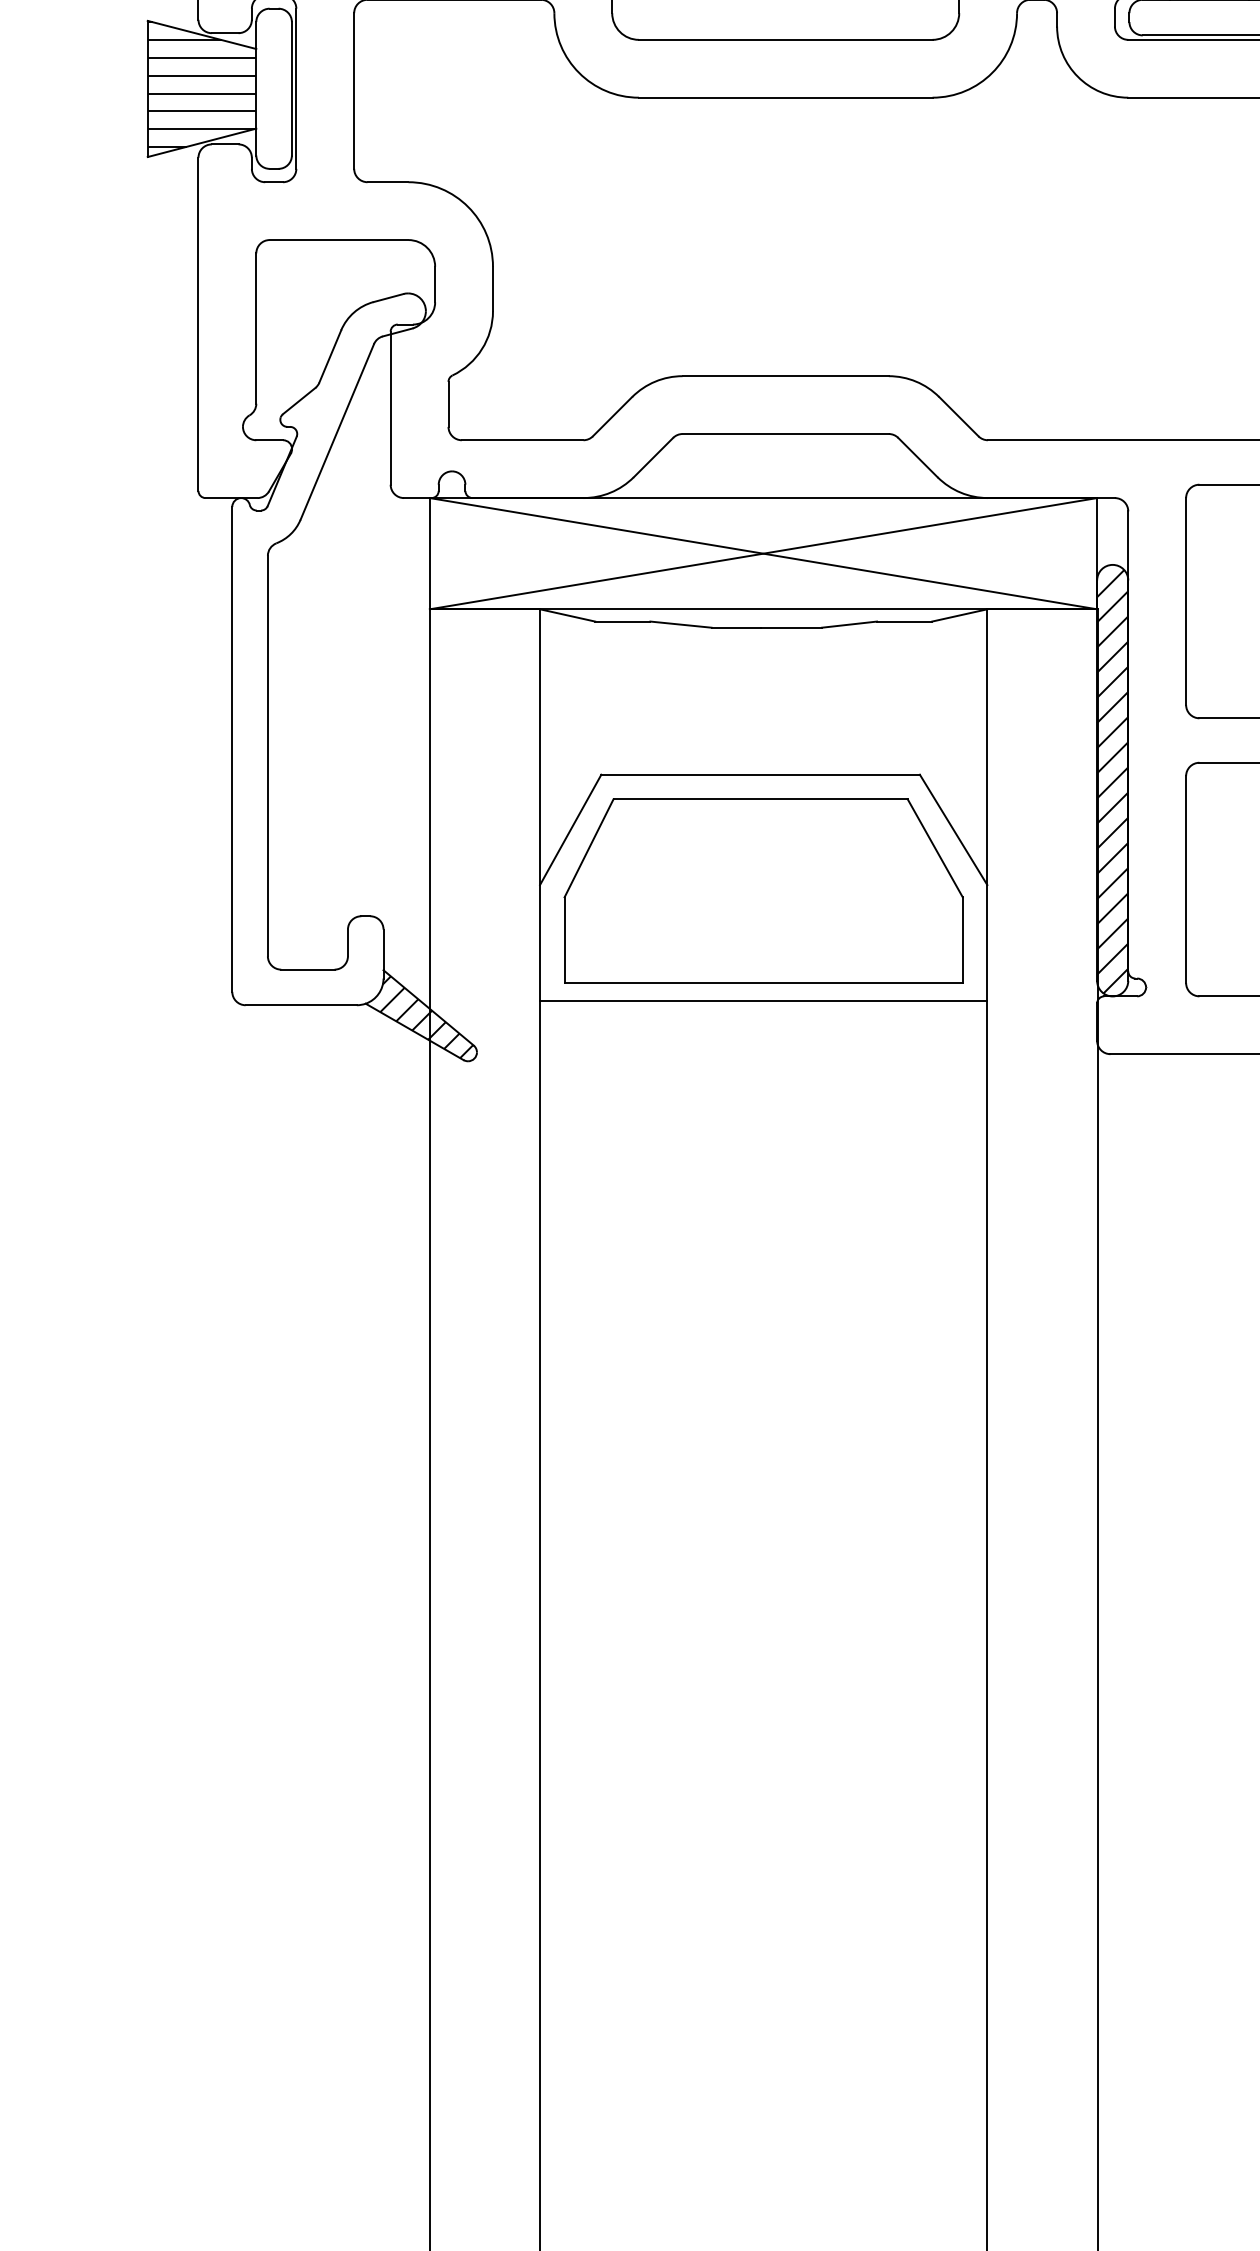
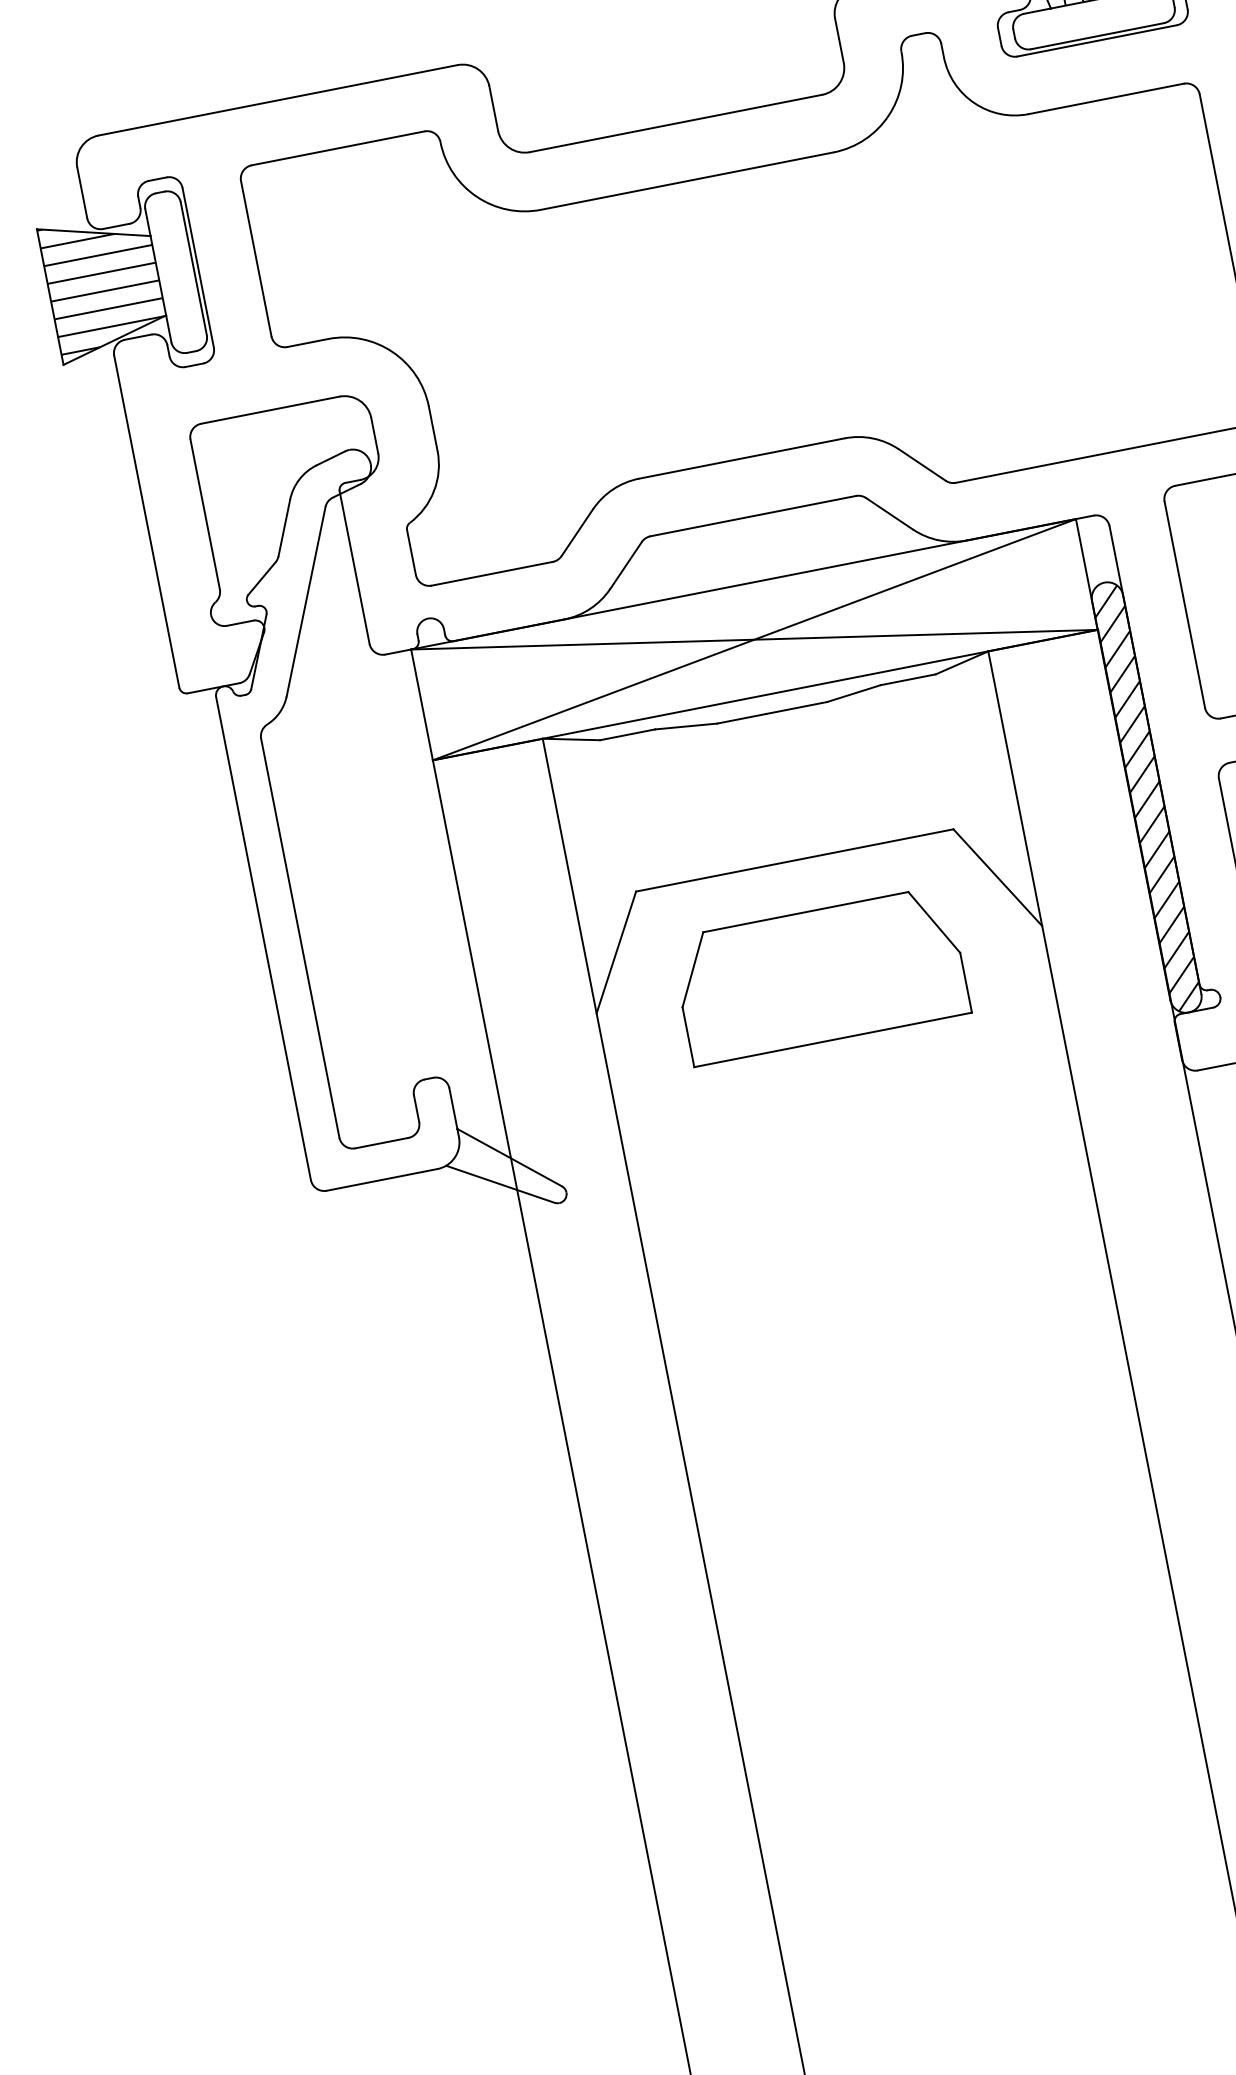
part: (763, 890) -> (820, 975), size x0.7
line: (763, 1001) -> (841, 1085), removed
hatch: (426, 1017) -> (509, 1167), removed

